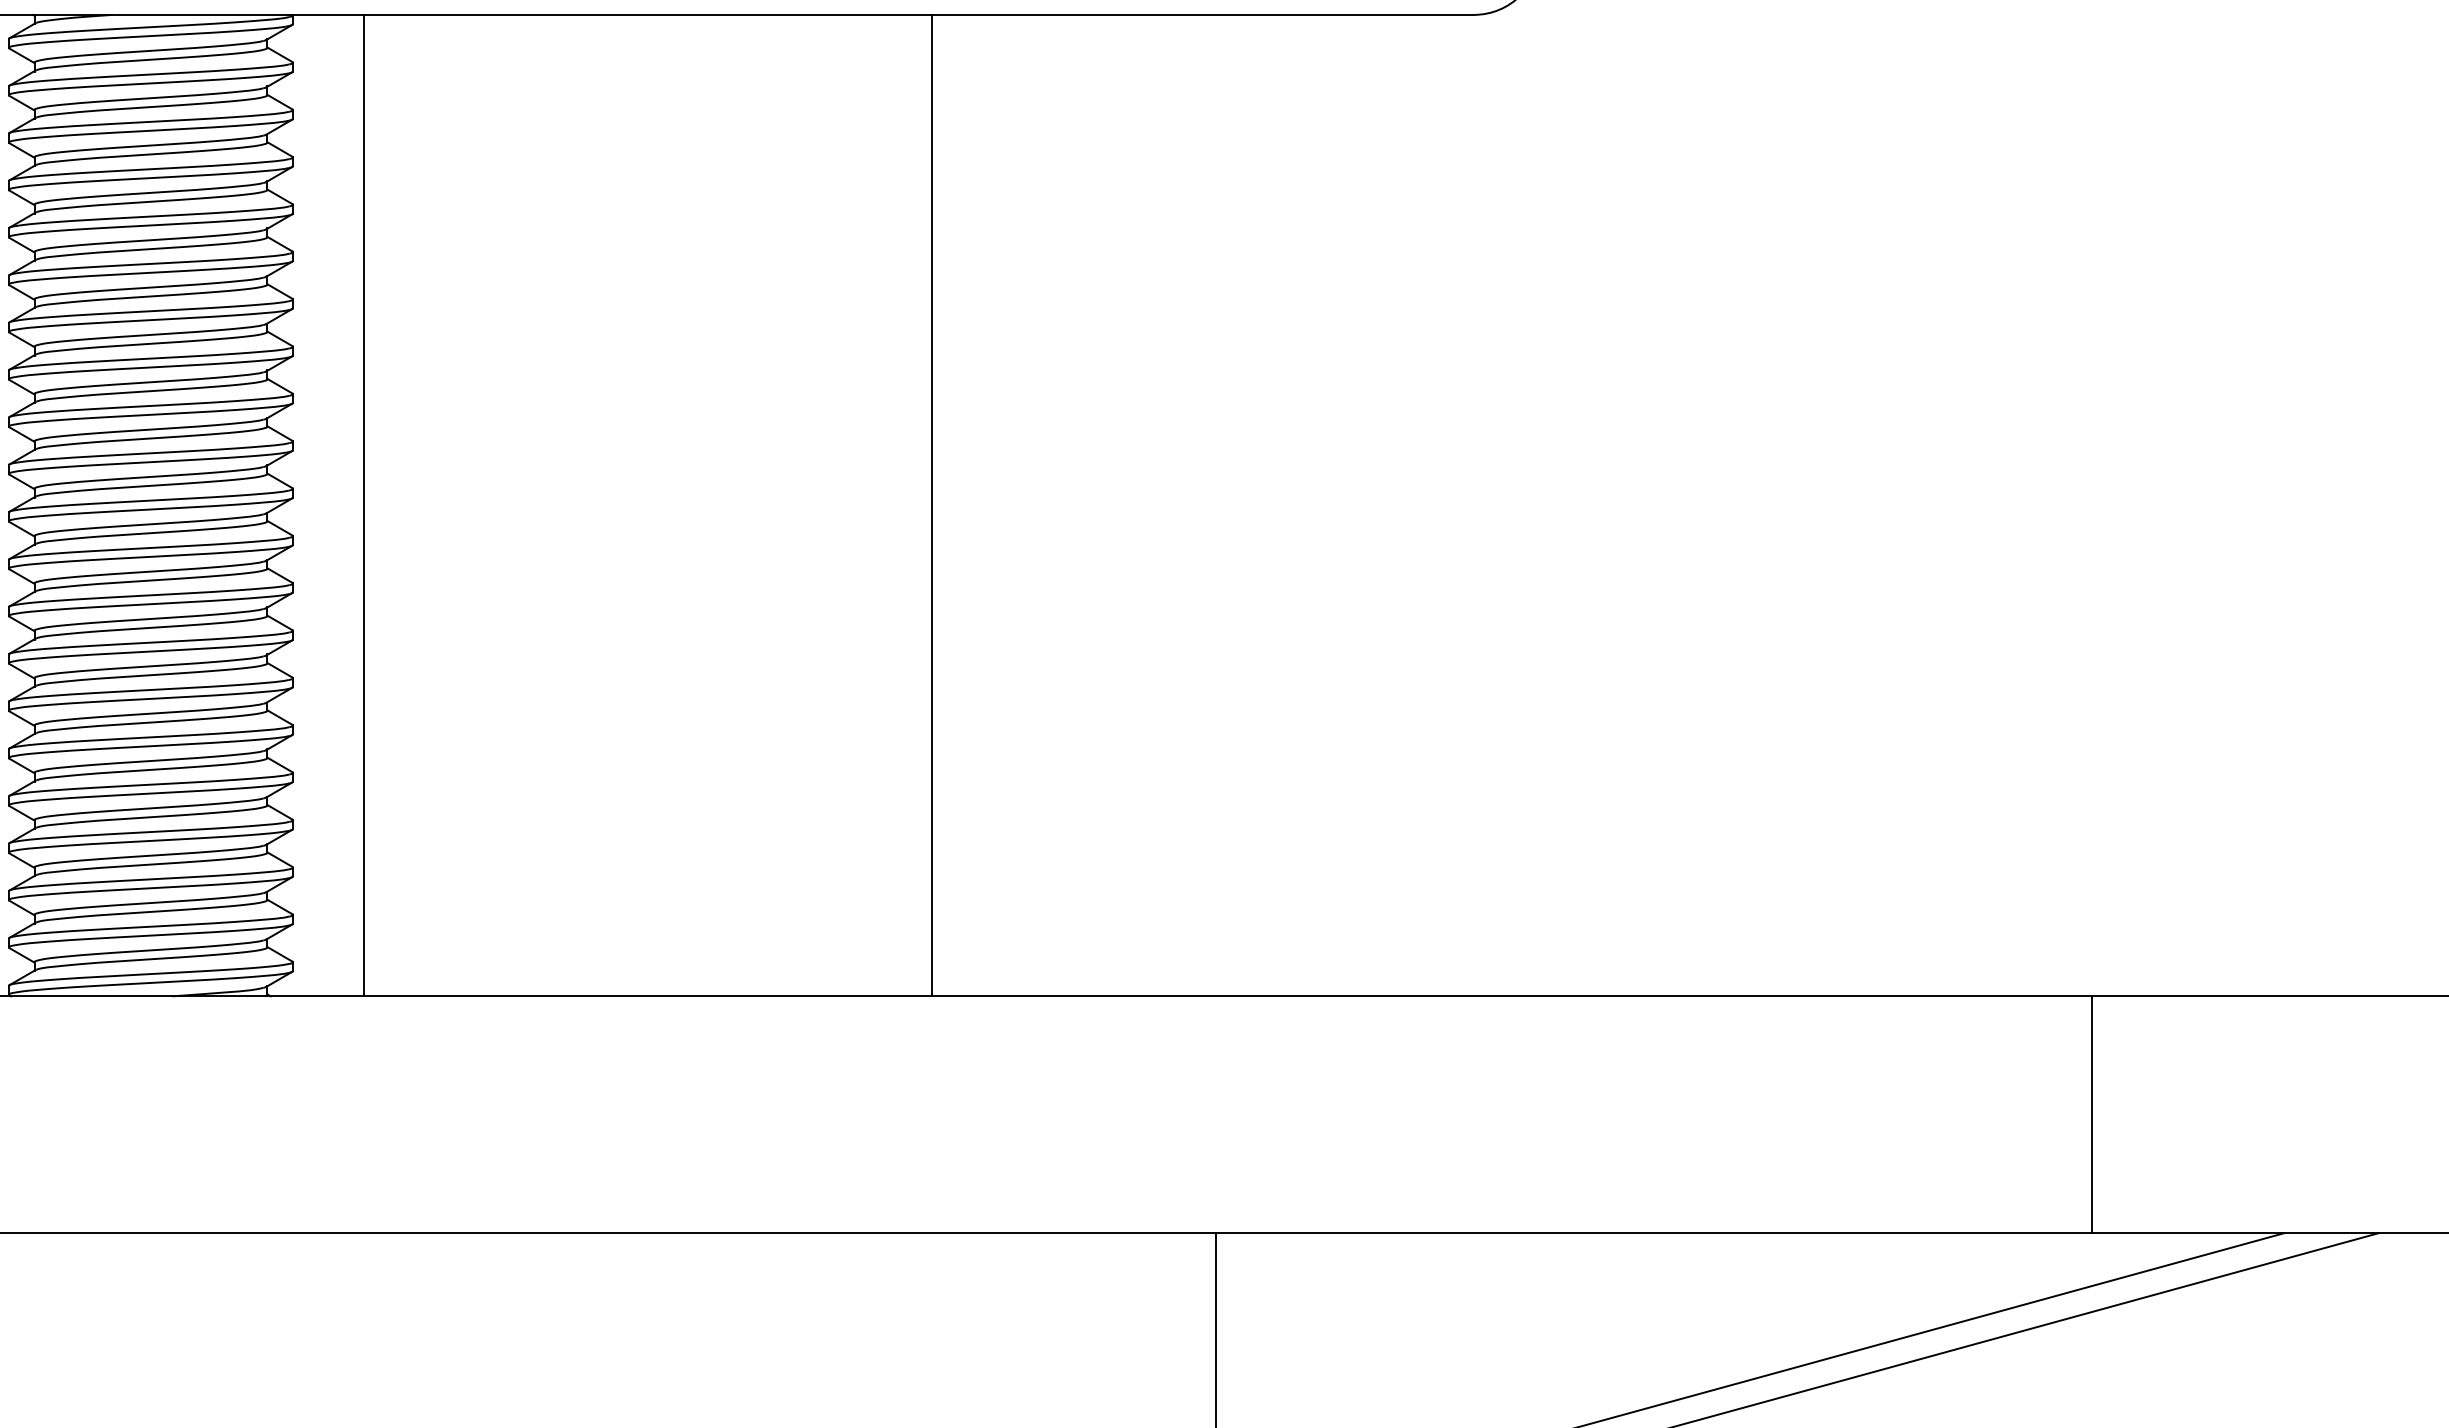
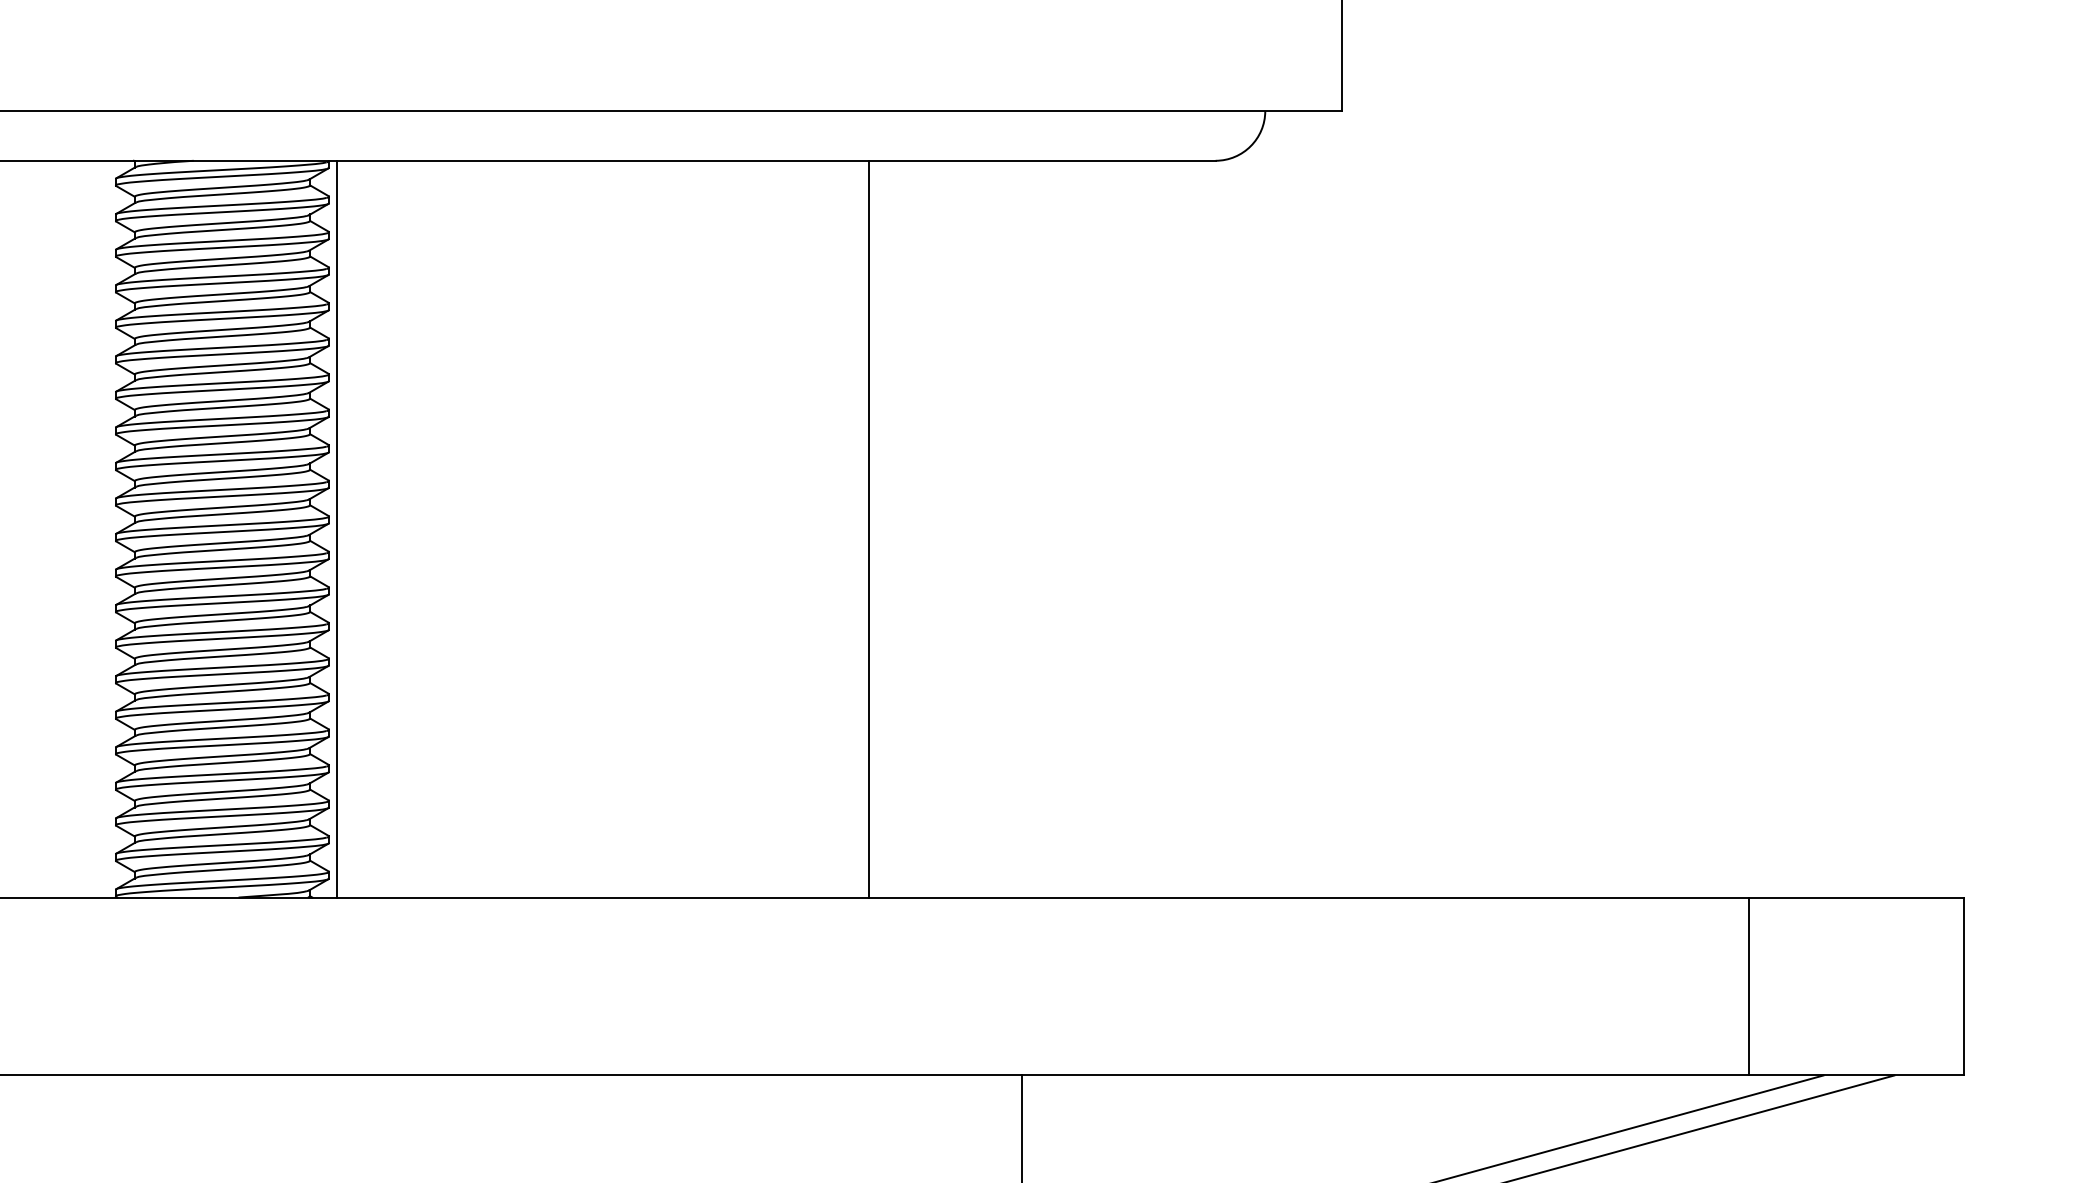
line: (364, 504) -> (337, 528), moved
line: (931, 504) -> (868, 528), moved
line: (2091, 1114) -> (1748, 986), moved

